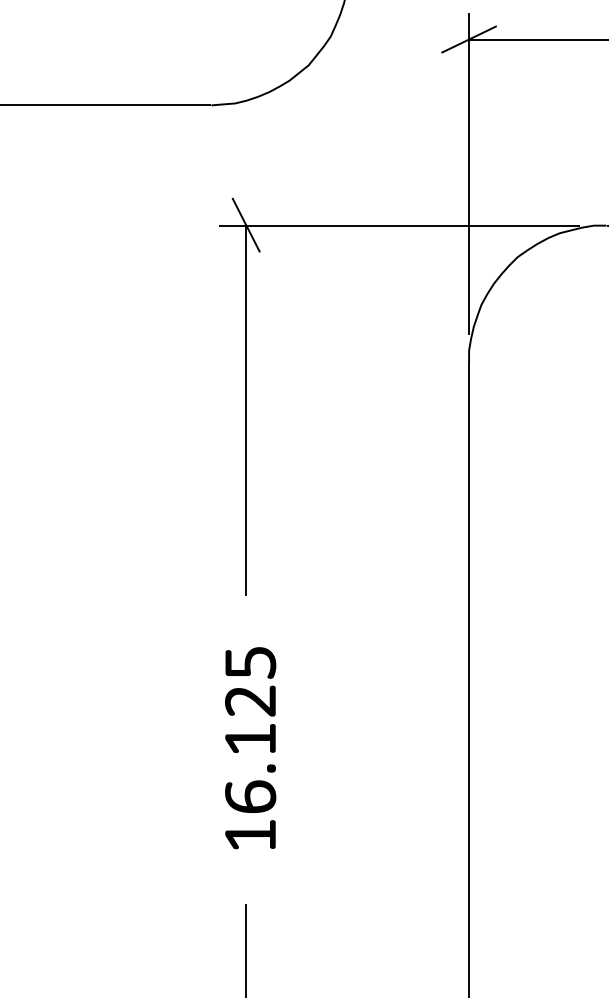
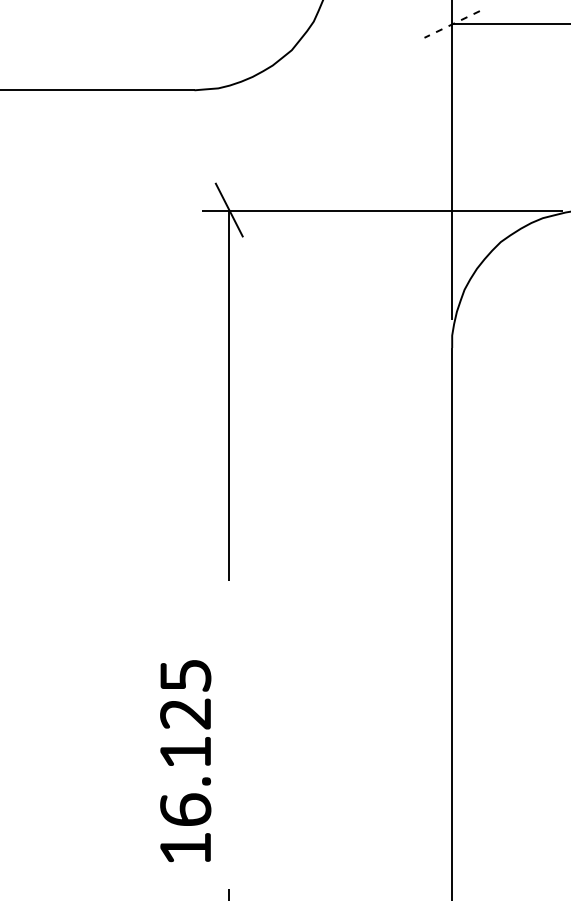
line: (469, 39) -> (452, 24), solid -> dashed
part: (250, 740) -> (185, 753), moved

